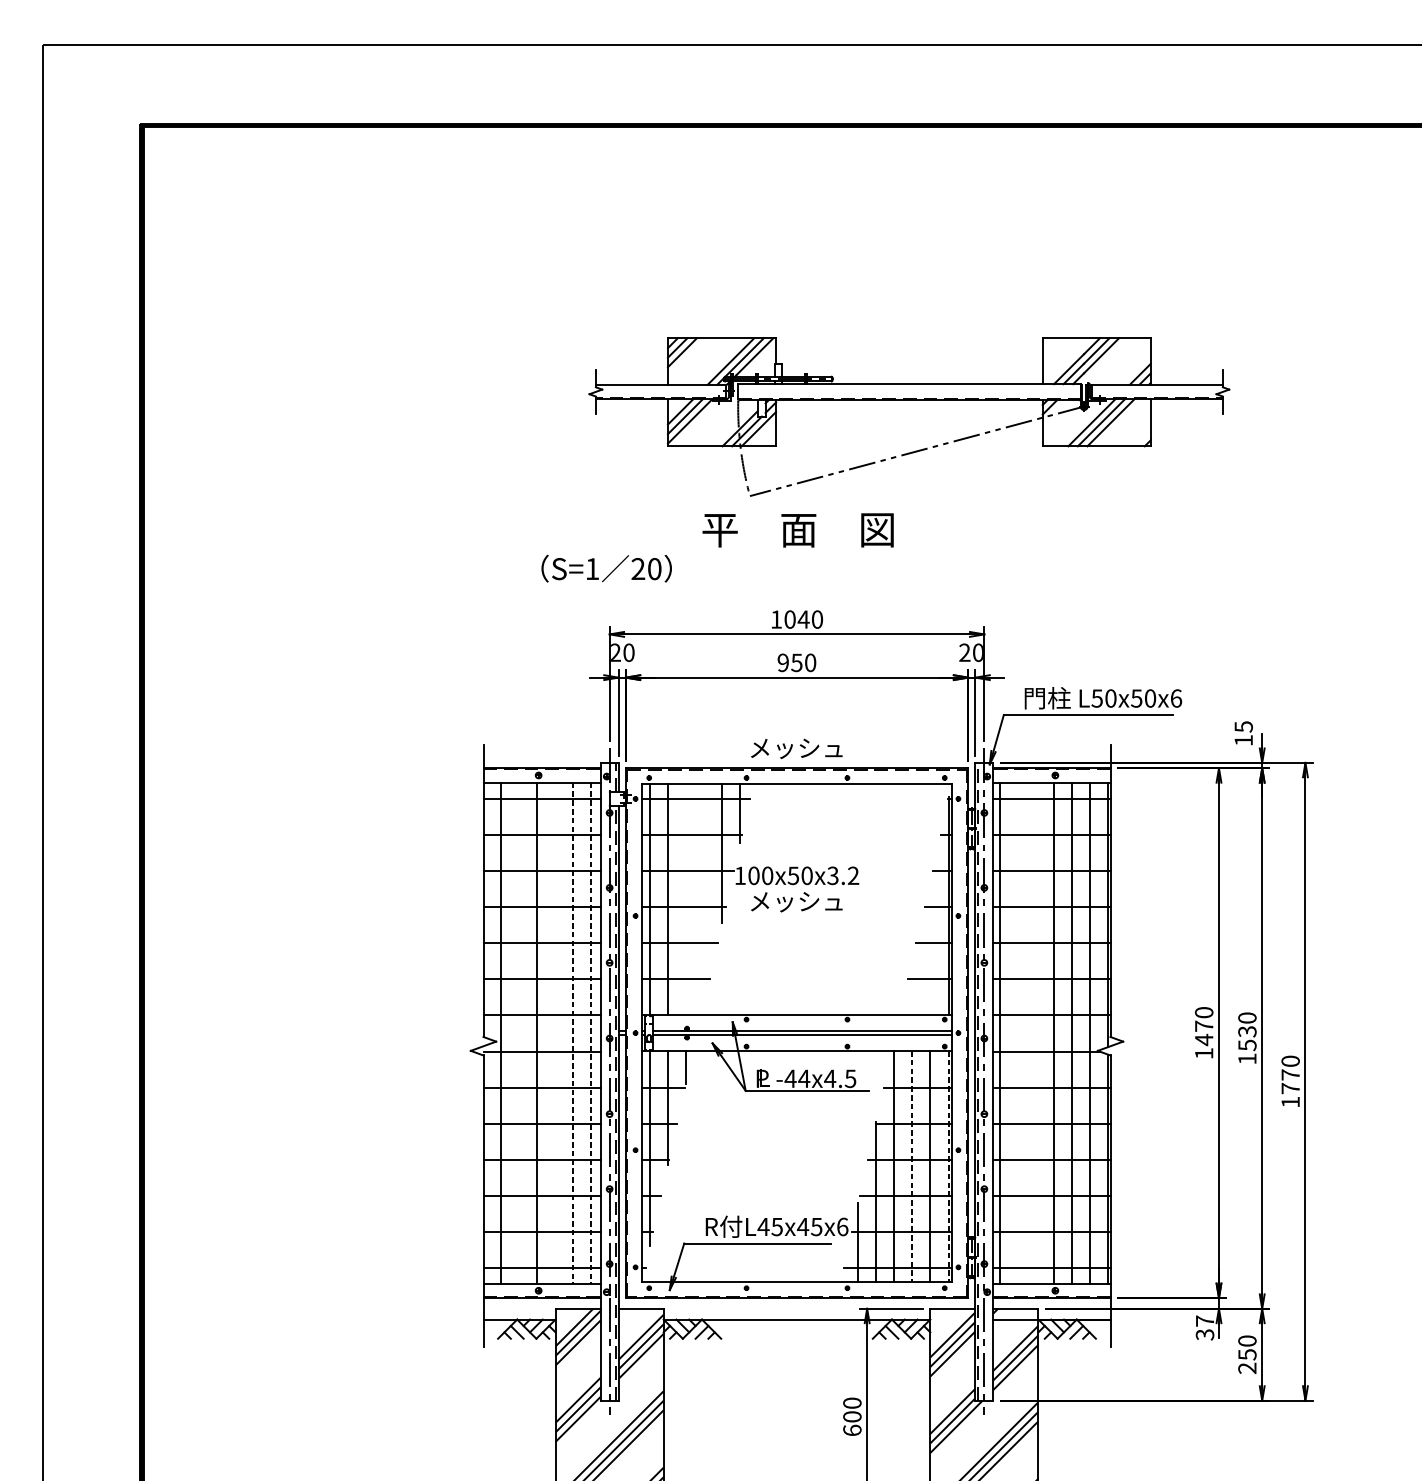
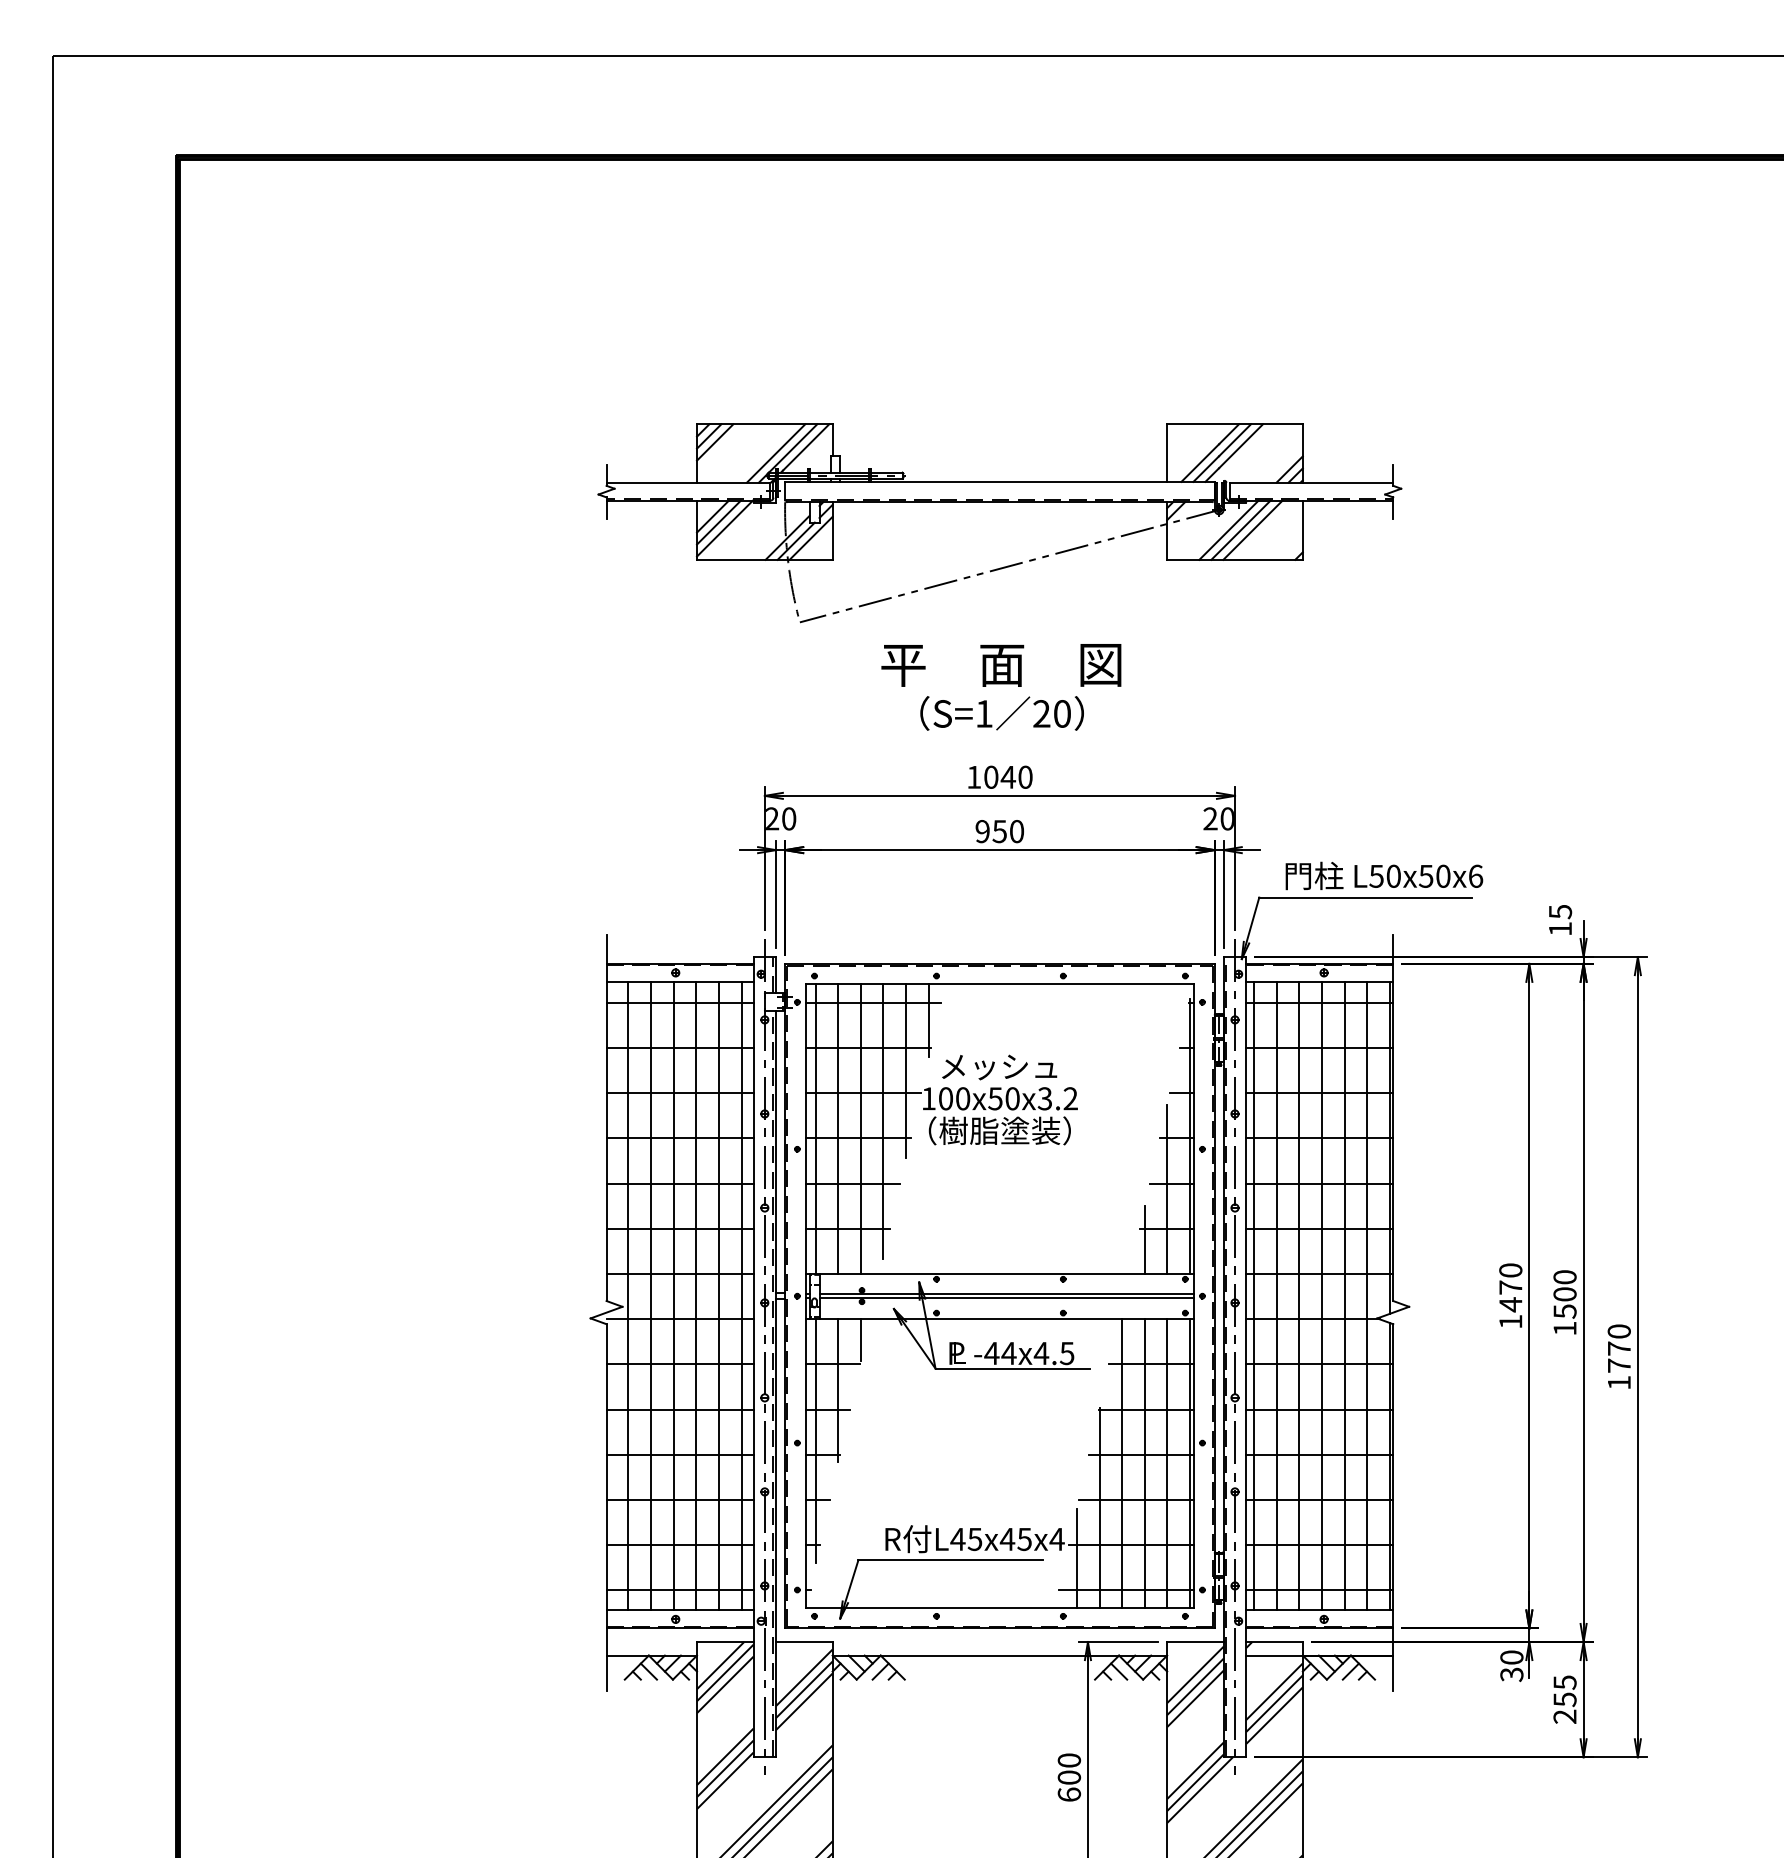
part: (909, 400) -> (999, 502), moved
text: (606, 568) -> (1001, 713), moved
text: (796, 748) -> (999, 1067), moved
line: (704, 893) -> (883, 1121), added
line: (685, 899) -> (860, 1128), added
text: (796, 901) -> (999, 1130), メッシュ -> （樹脂塗装）
line: (930, 947) -> (1167, 1188), added
line: (912, 987) -> (1144, 1239), added
text: (1246, 1031) -> (1564, 1294), 1530 -> 1500
line: (519, 1032) -> (651, 1295), added
line: (555, 1032) -> (696, 1295), added
line: (1017, 1032) -> (1276, 1295), added
line: (1035, 1032) -> (1299, 1295), added
line: (572, 1033) -> (718, 1296), dashed -> solid
line: (591, 1033) -> (741, 1296), dashed -> solid
line: (912, 1166) -> (1144, 1463), dashed -> solid
line: (948, 1166) -> (1189, 1463), dashed -> solid
text: (842, 1226) -> (1056, 1538), L45x45x6 -> L45x45x4
text: (1204, 1321) -> (1511, 1657), 37 -> 30
text: (1246, 1341) -> (1564, 1682), 250 -> 255

